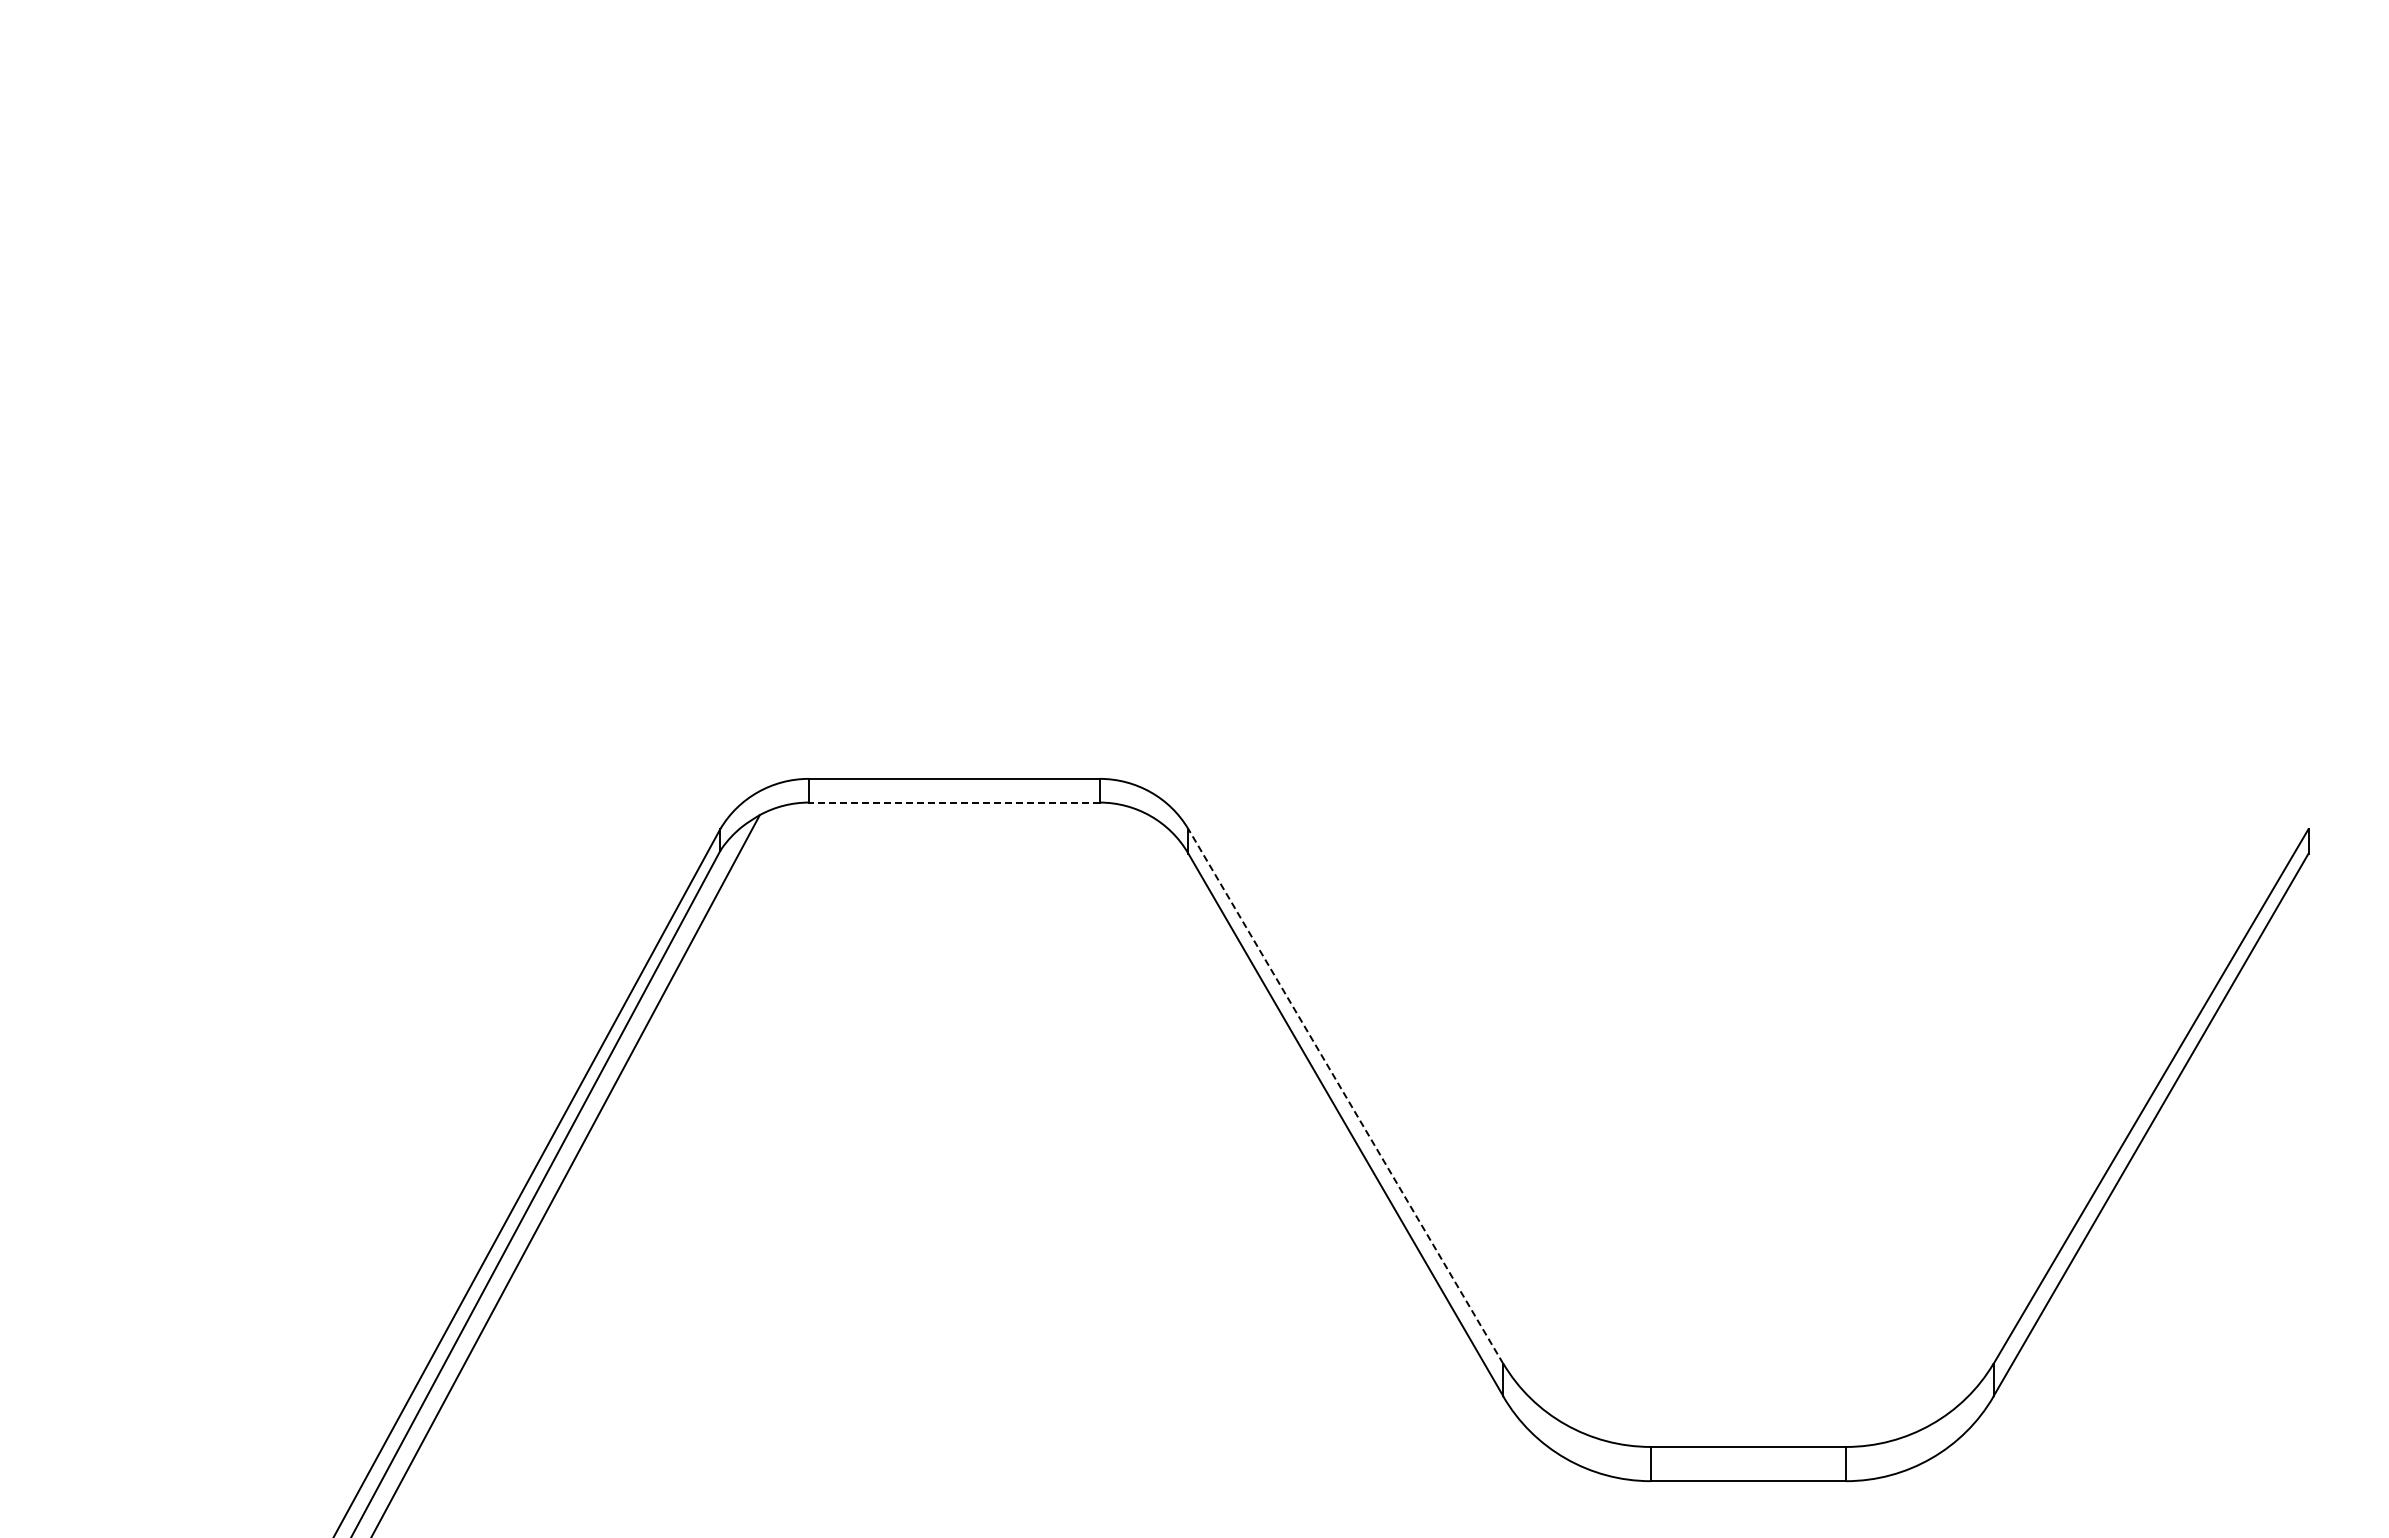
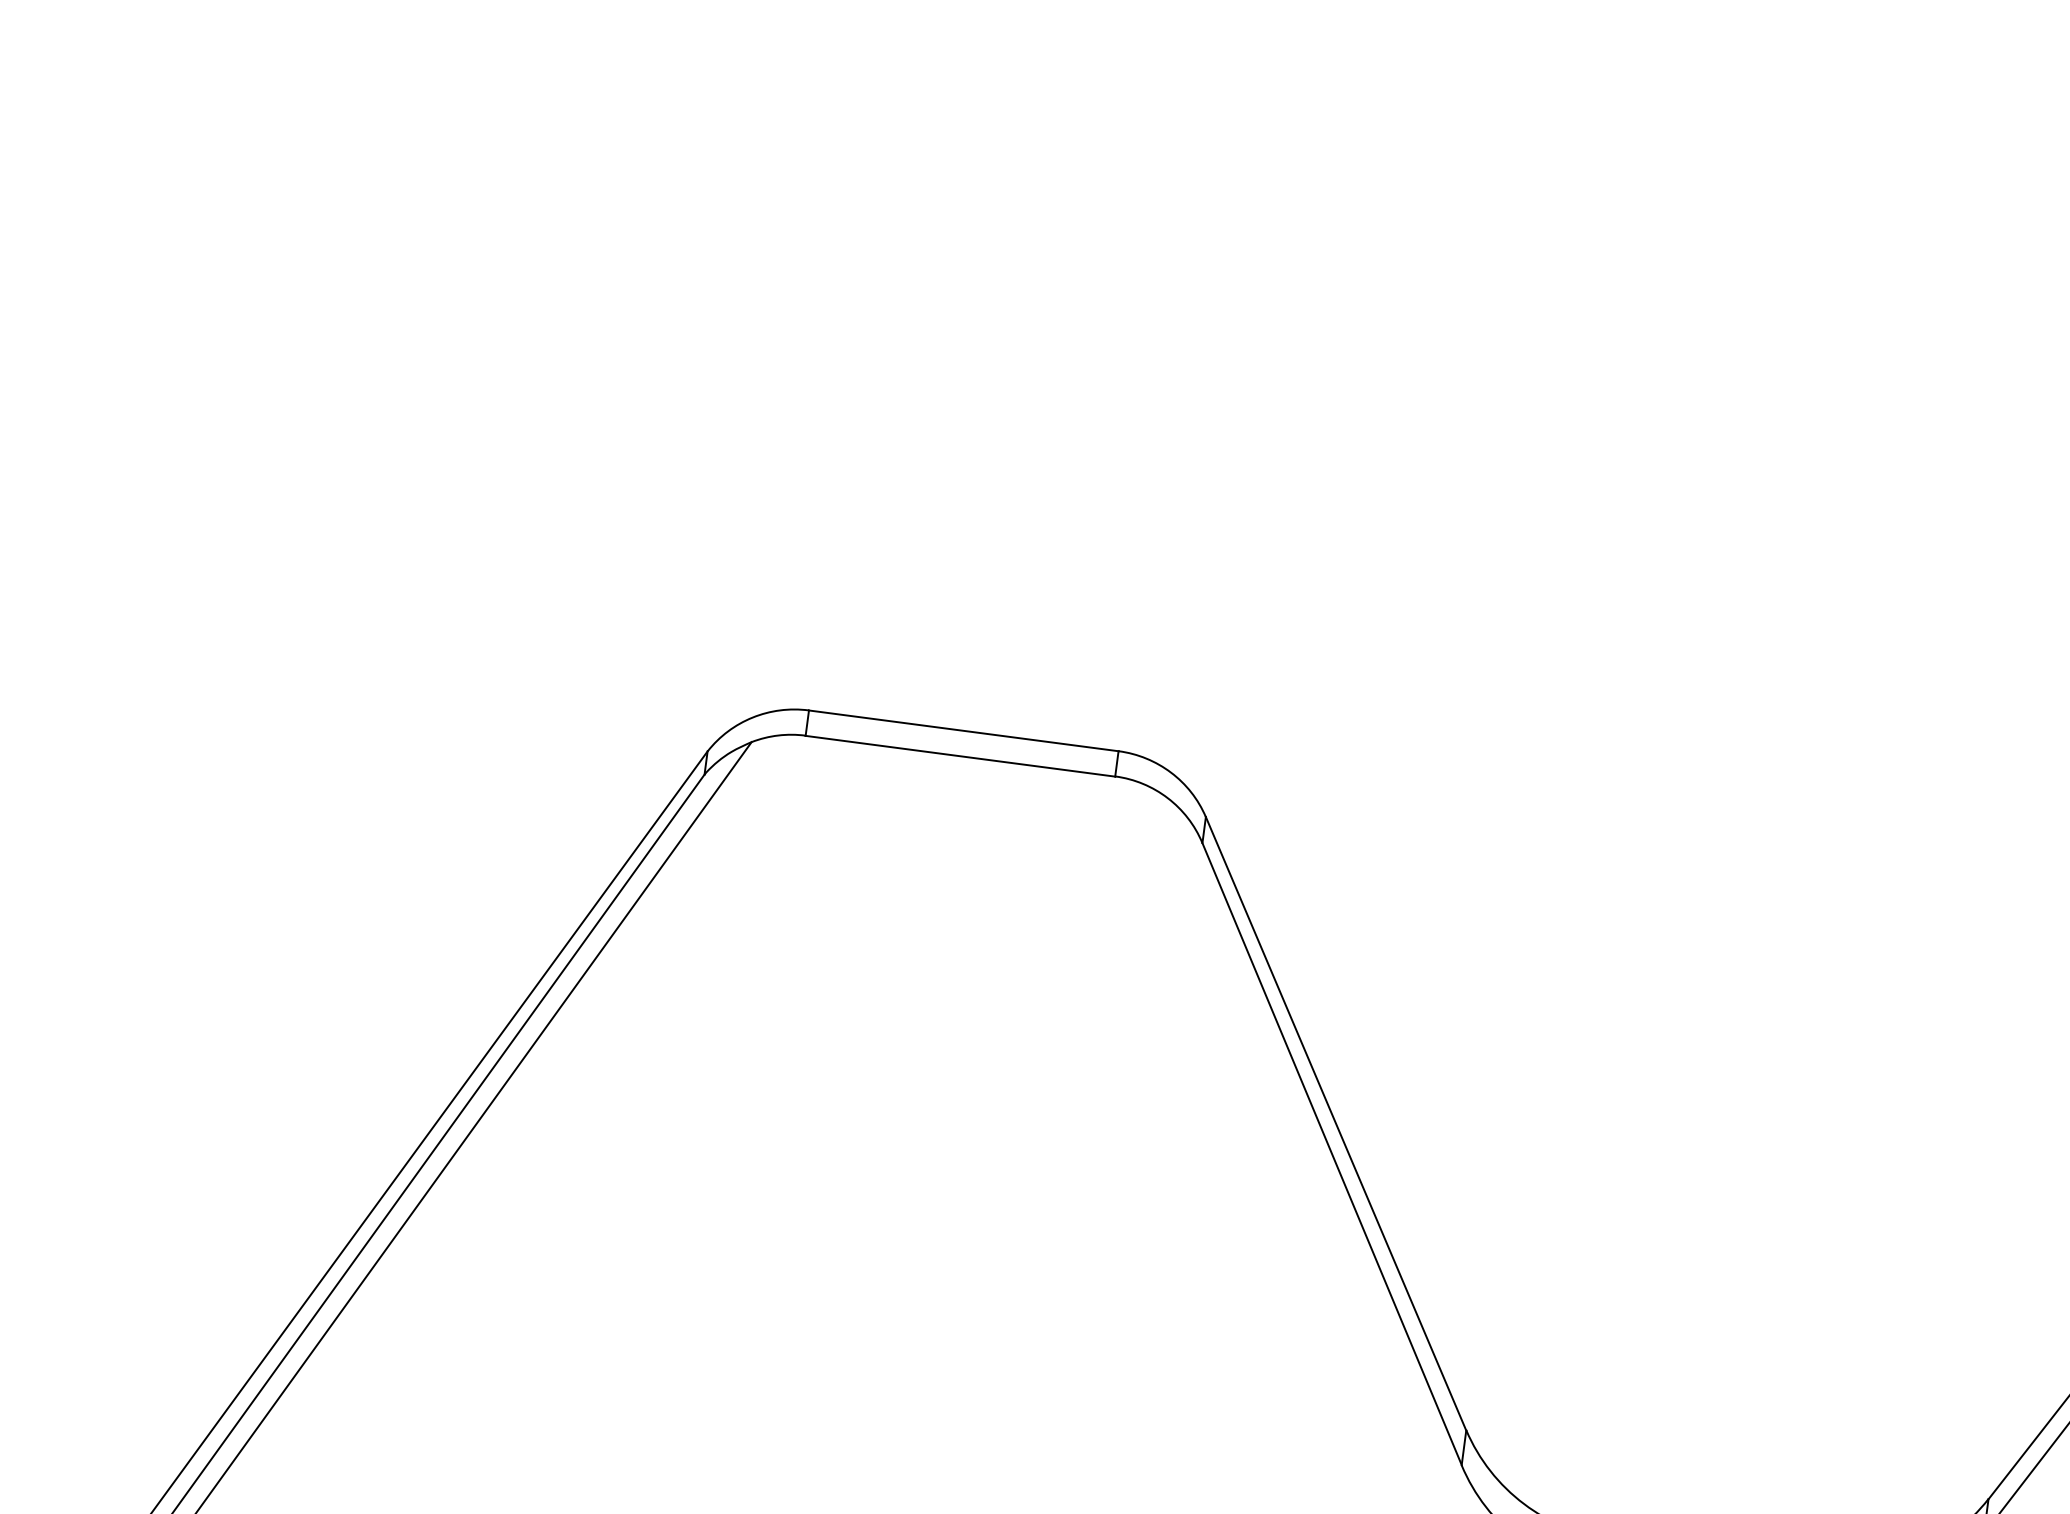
line: (953, 802) -> (959, 755), dashed -> solid
line: (1345, 1095) -> (1335, 1122), dashed -> solid

